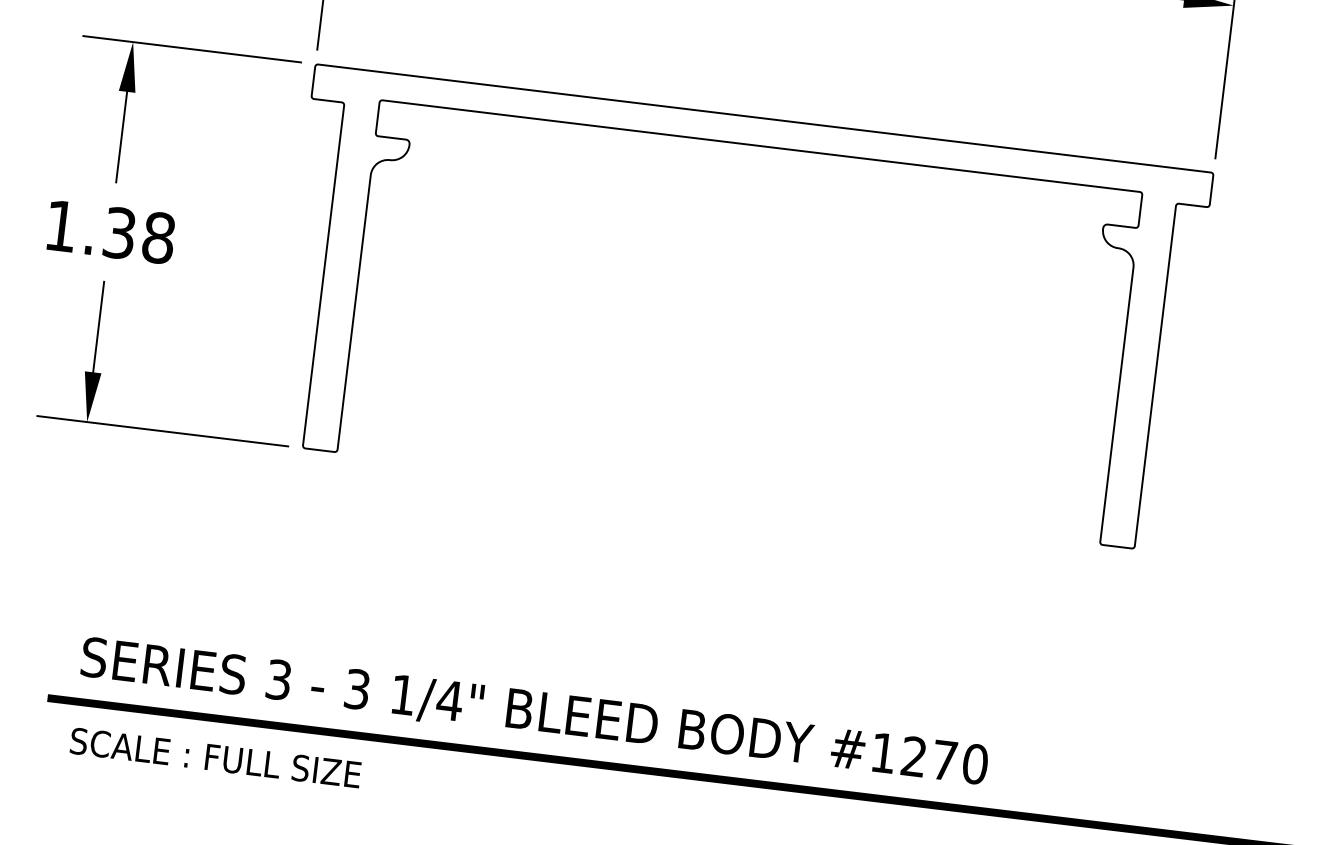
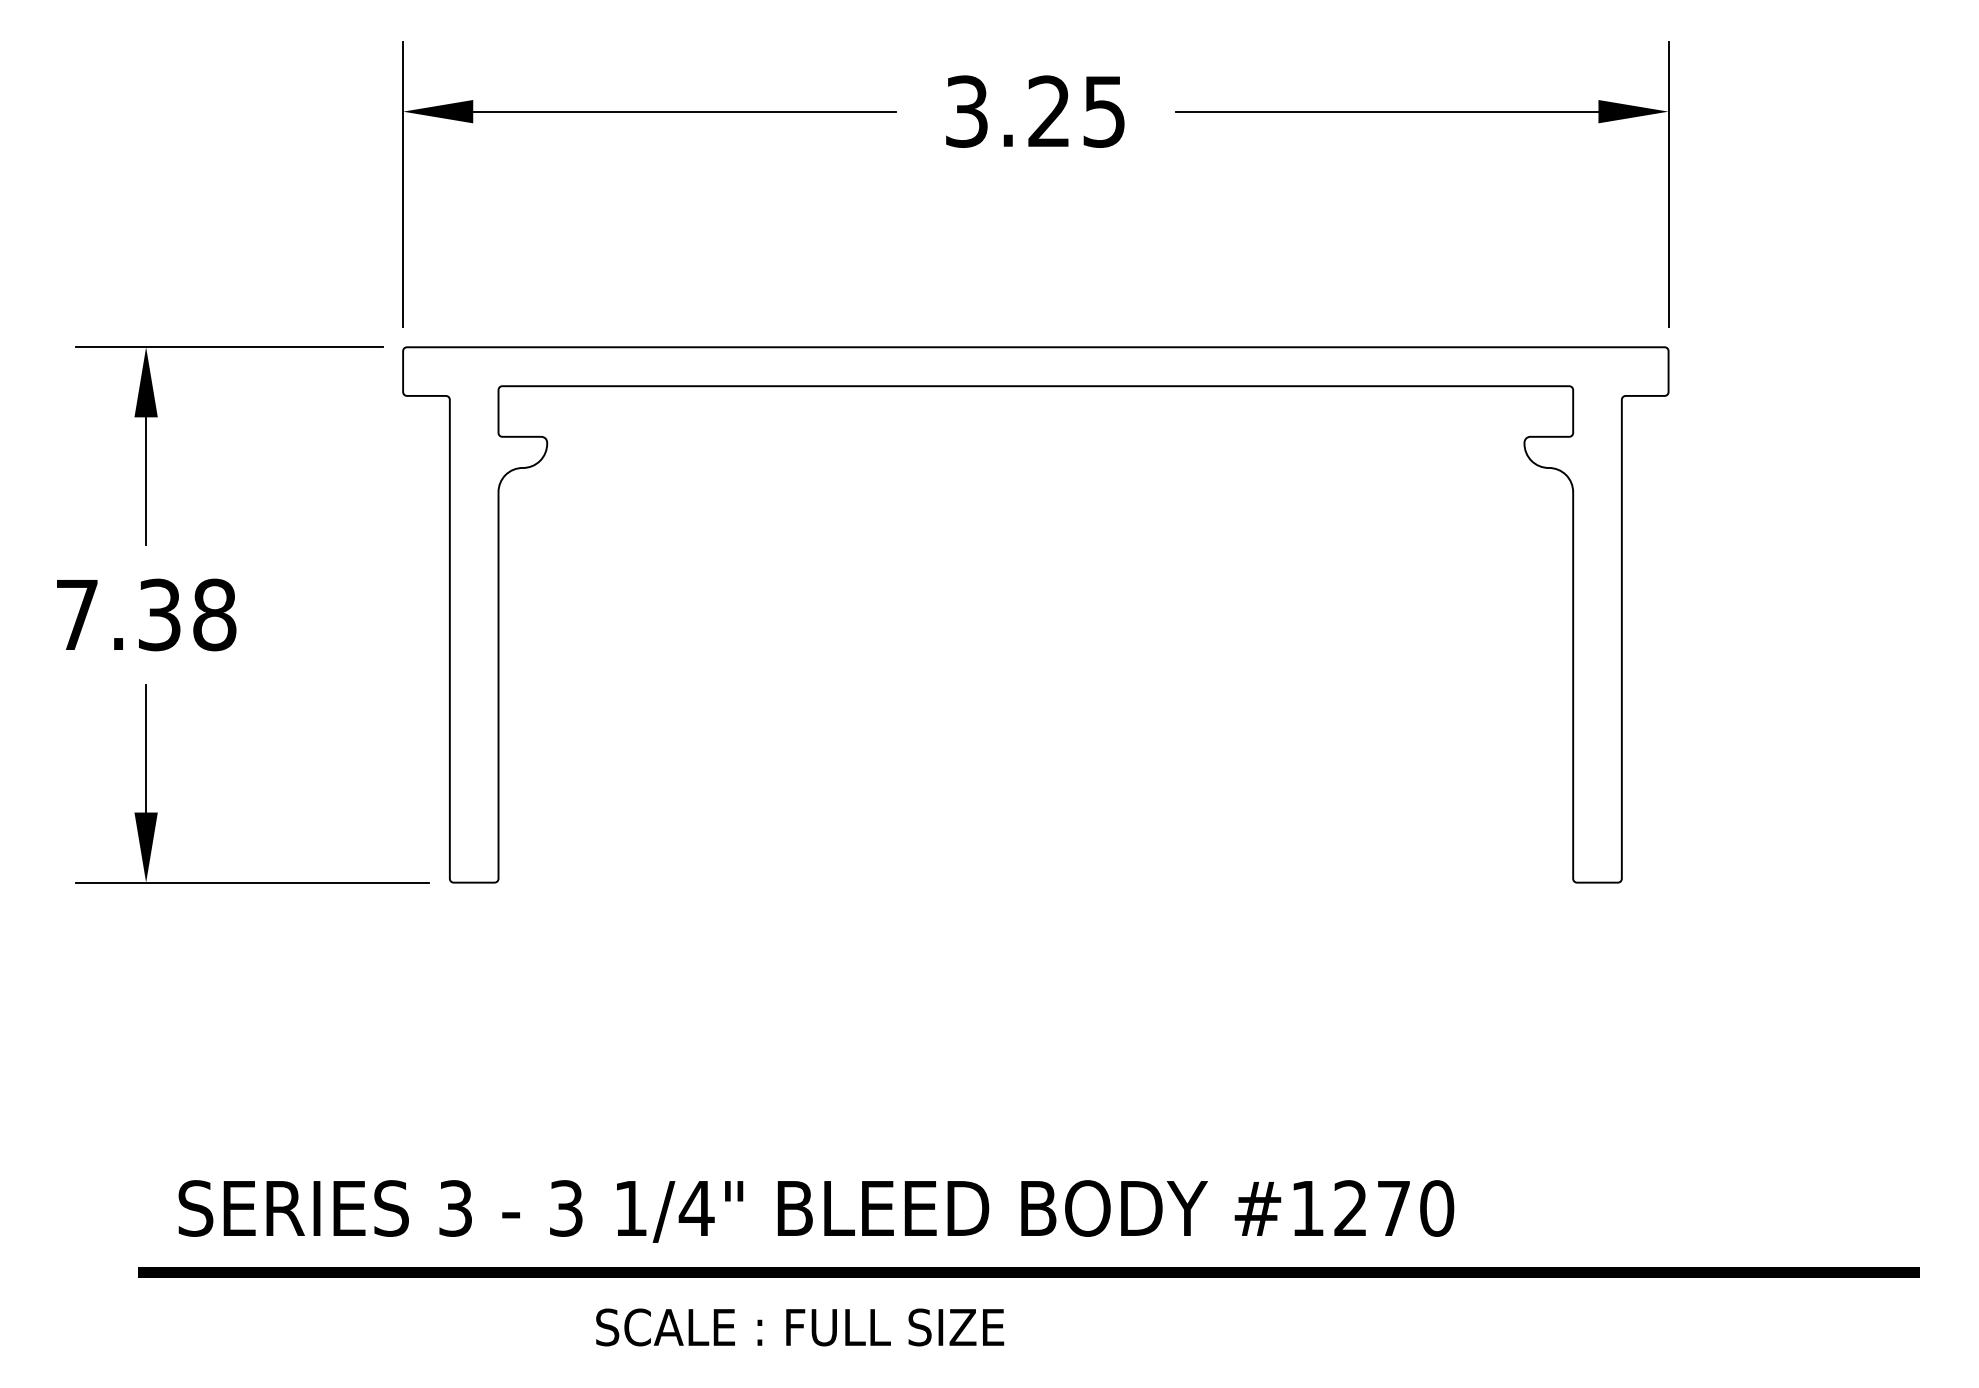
text: (61, 225) -> (77, 614), 1.38 -> 7.38
text: (215, 758) -> (800, 1327), moved

